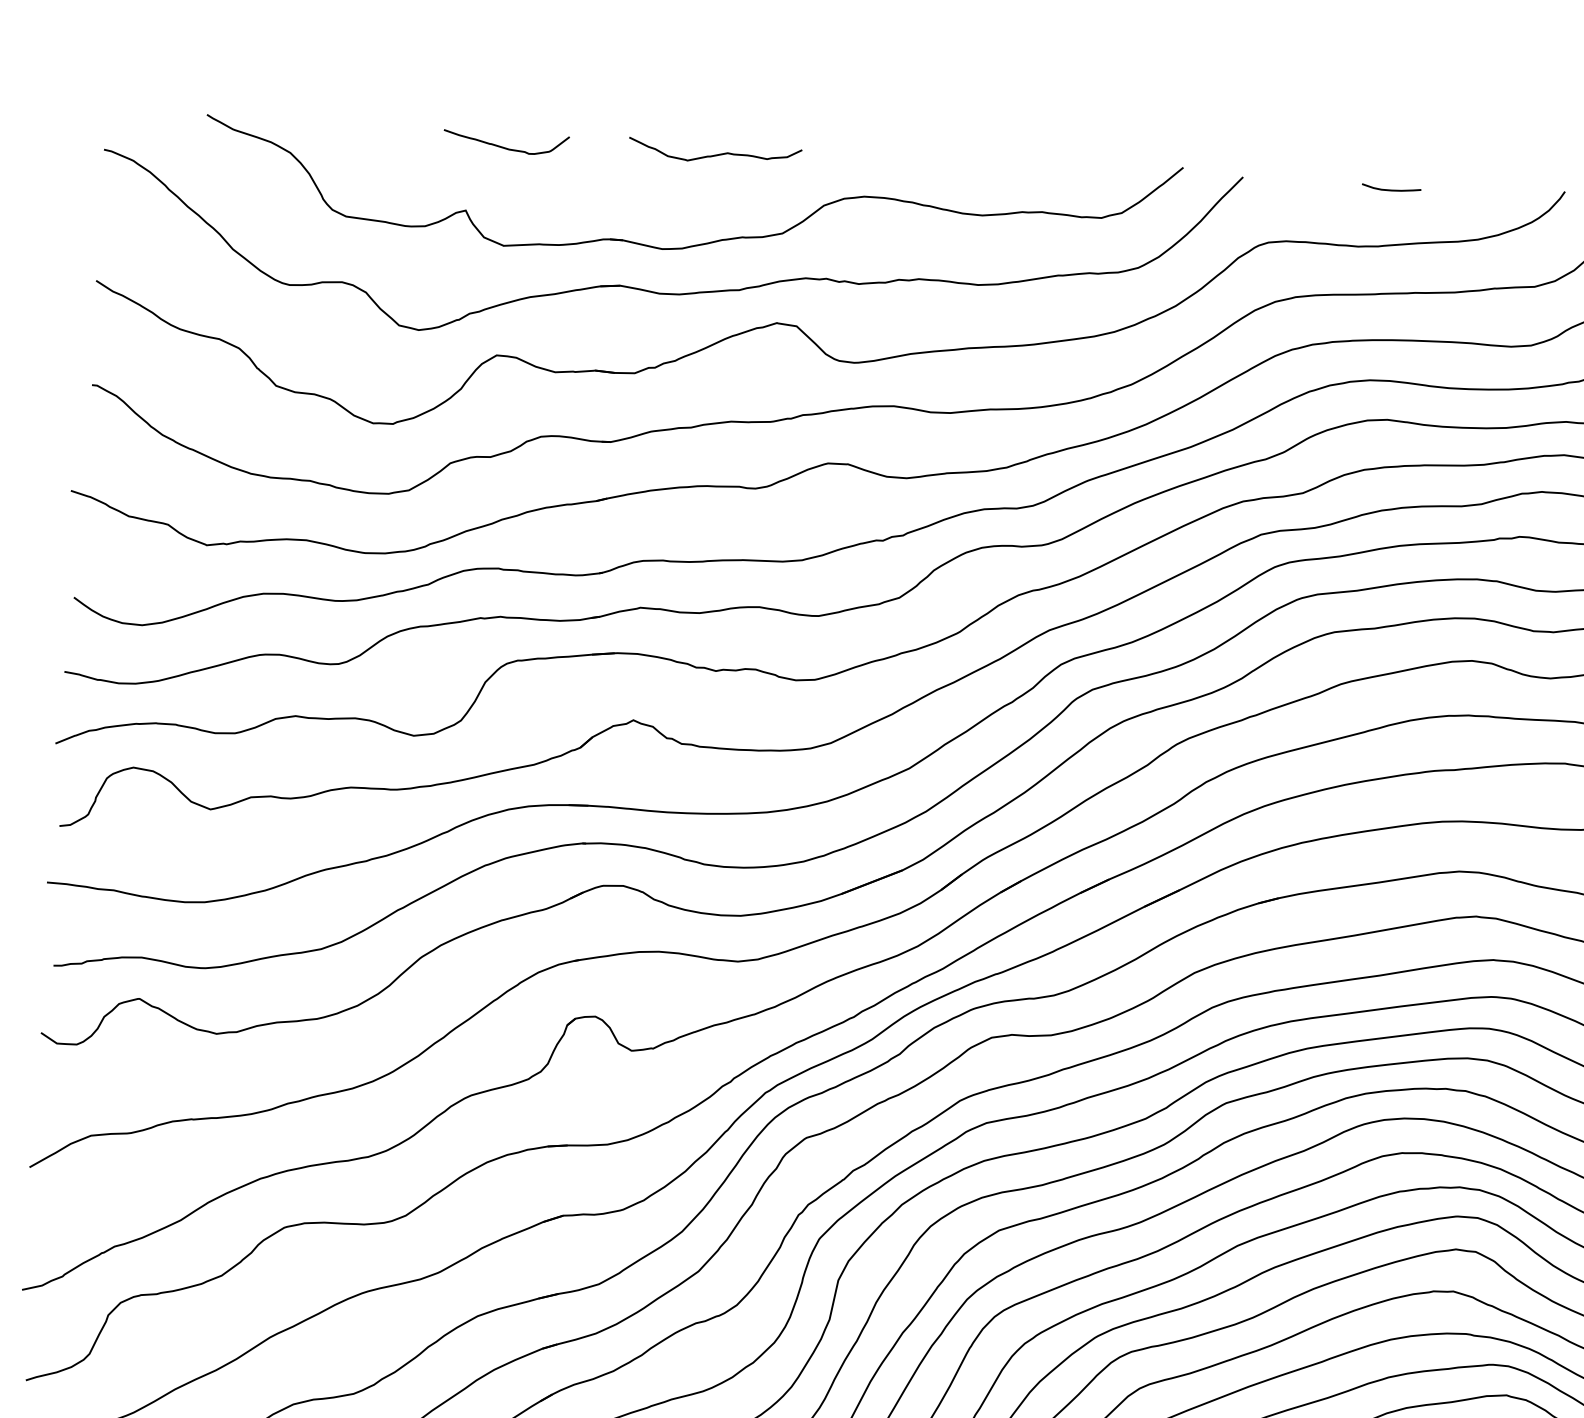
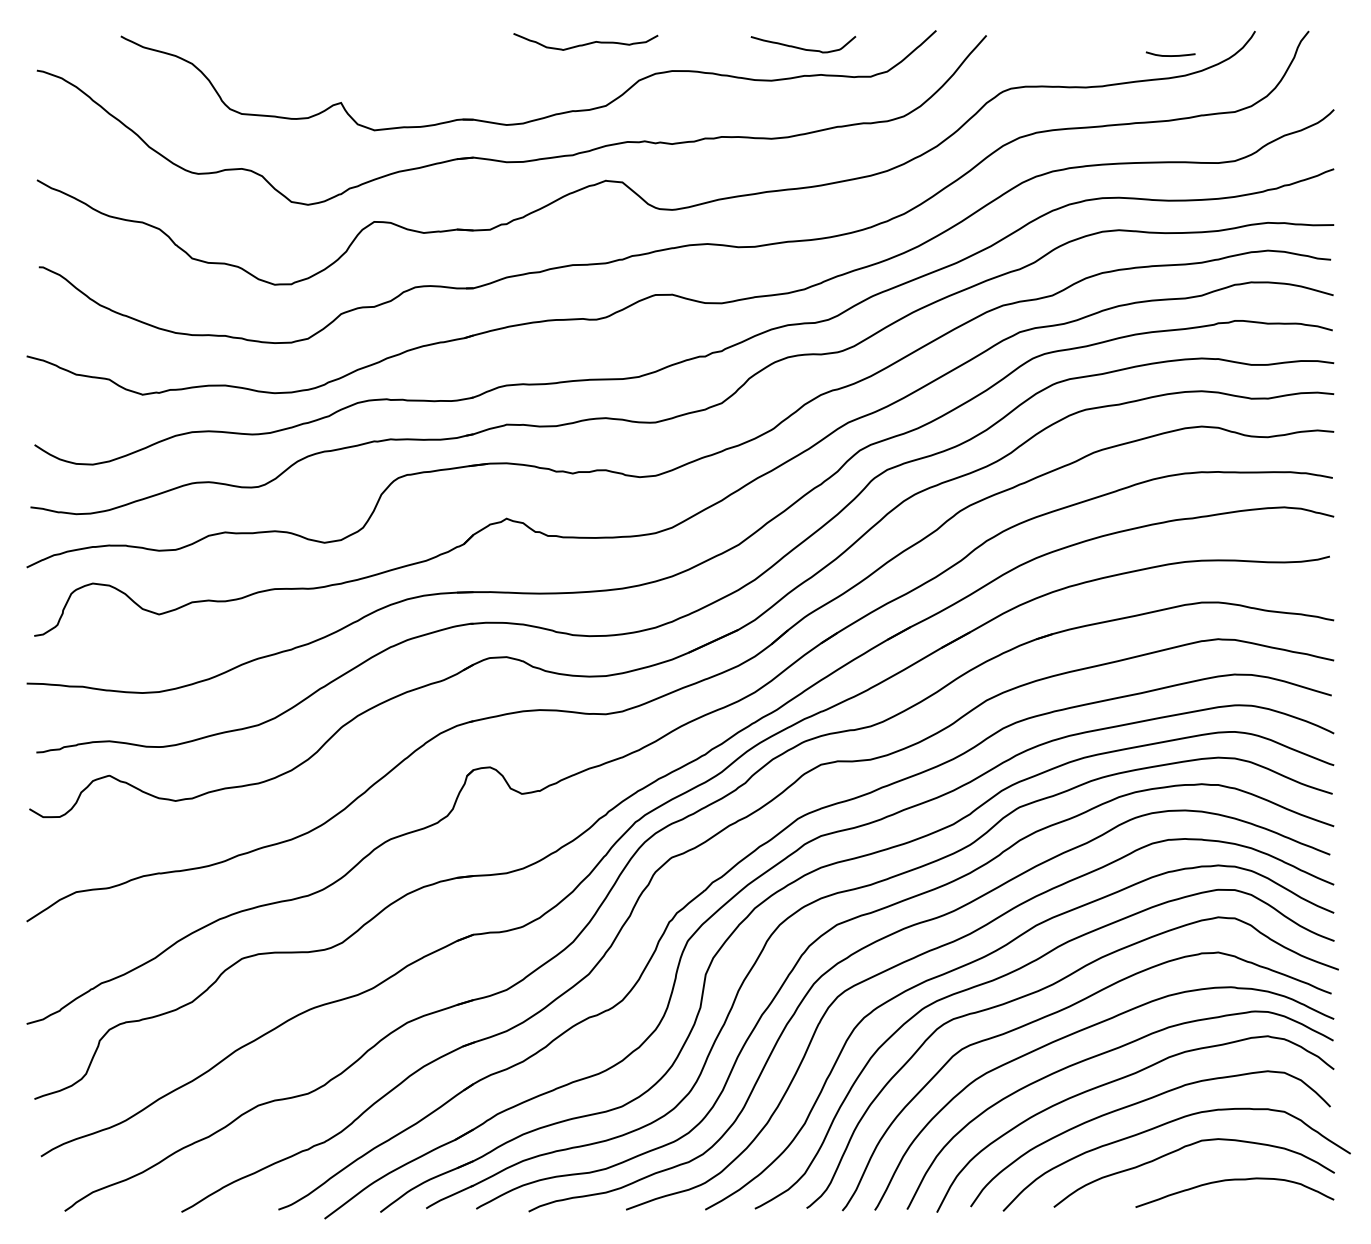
curve: (503, 146) -> (801, 47), moved
curve: (714, 154) -> (585, 43), moved
curve: (1391, 189) -> (1170, 55), moved

